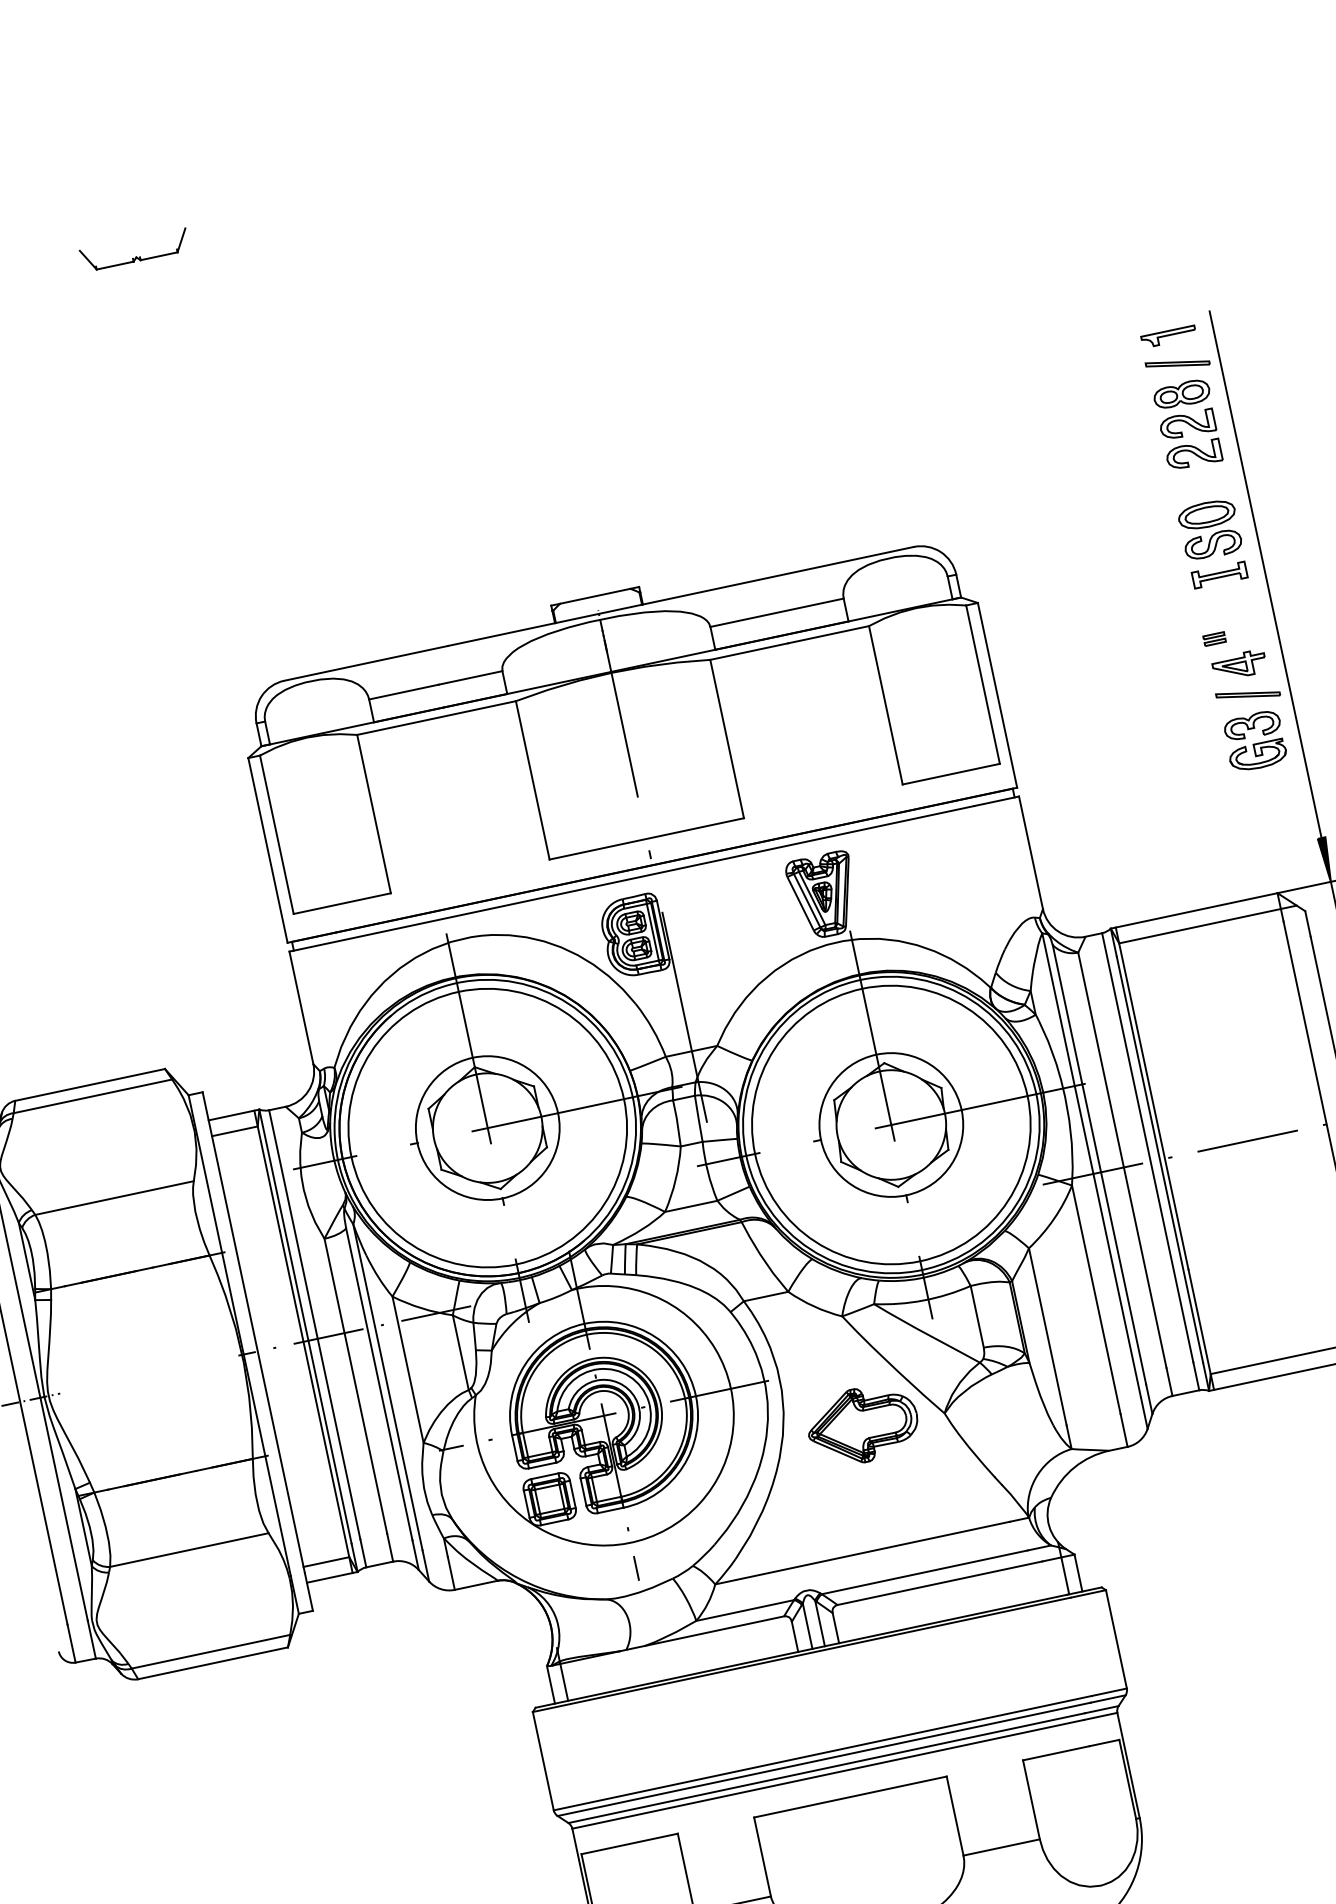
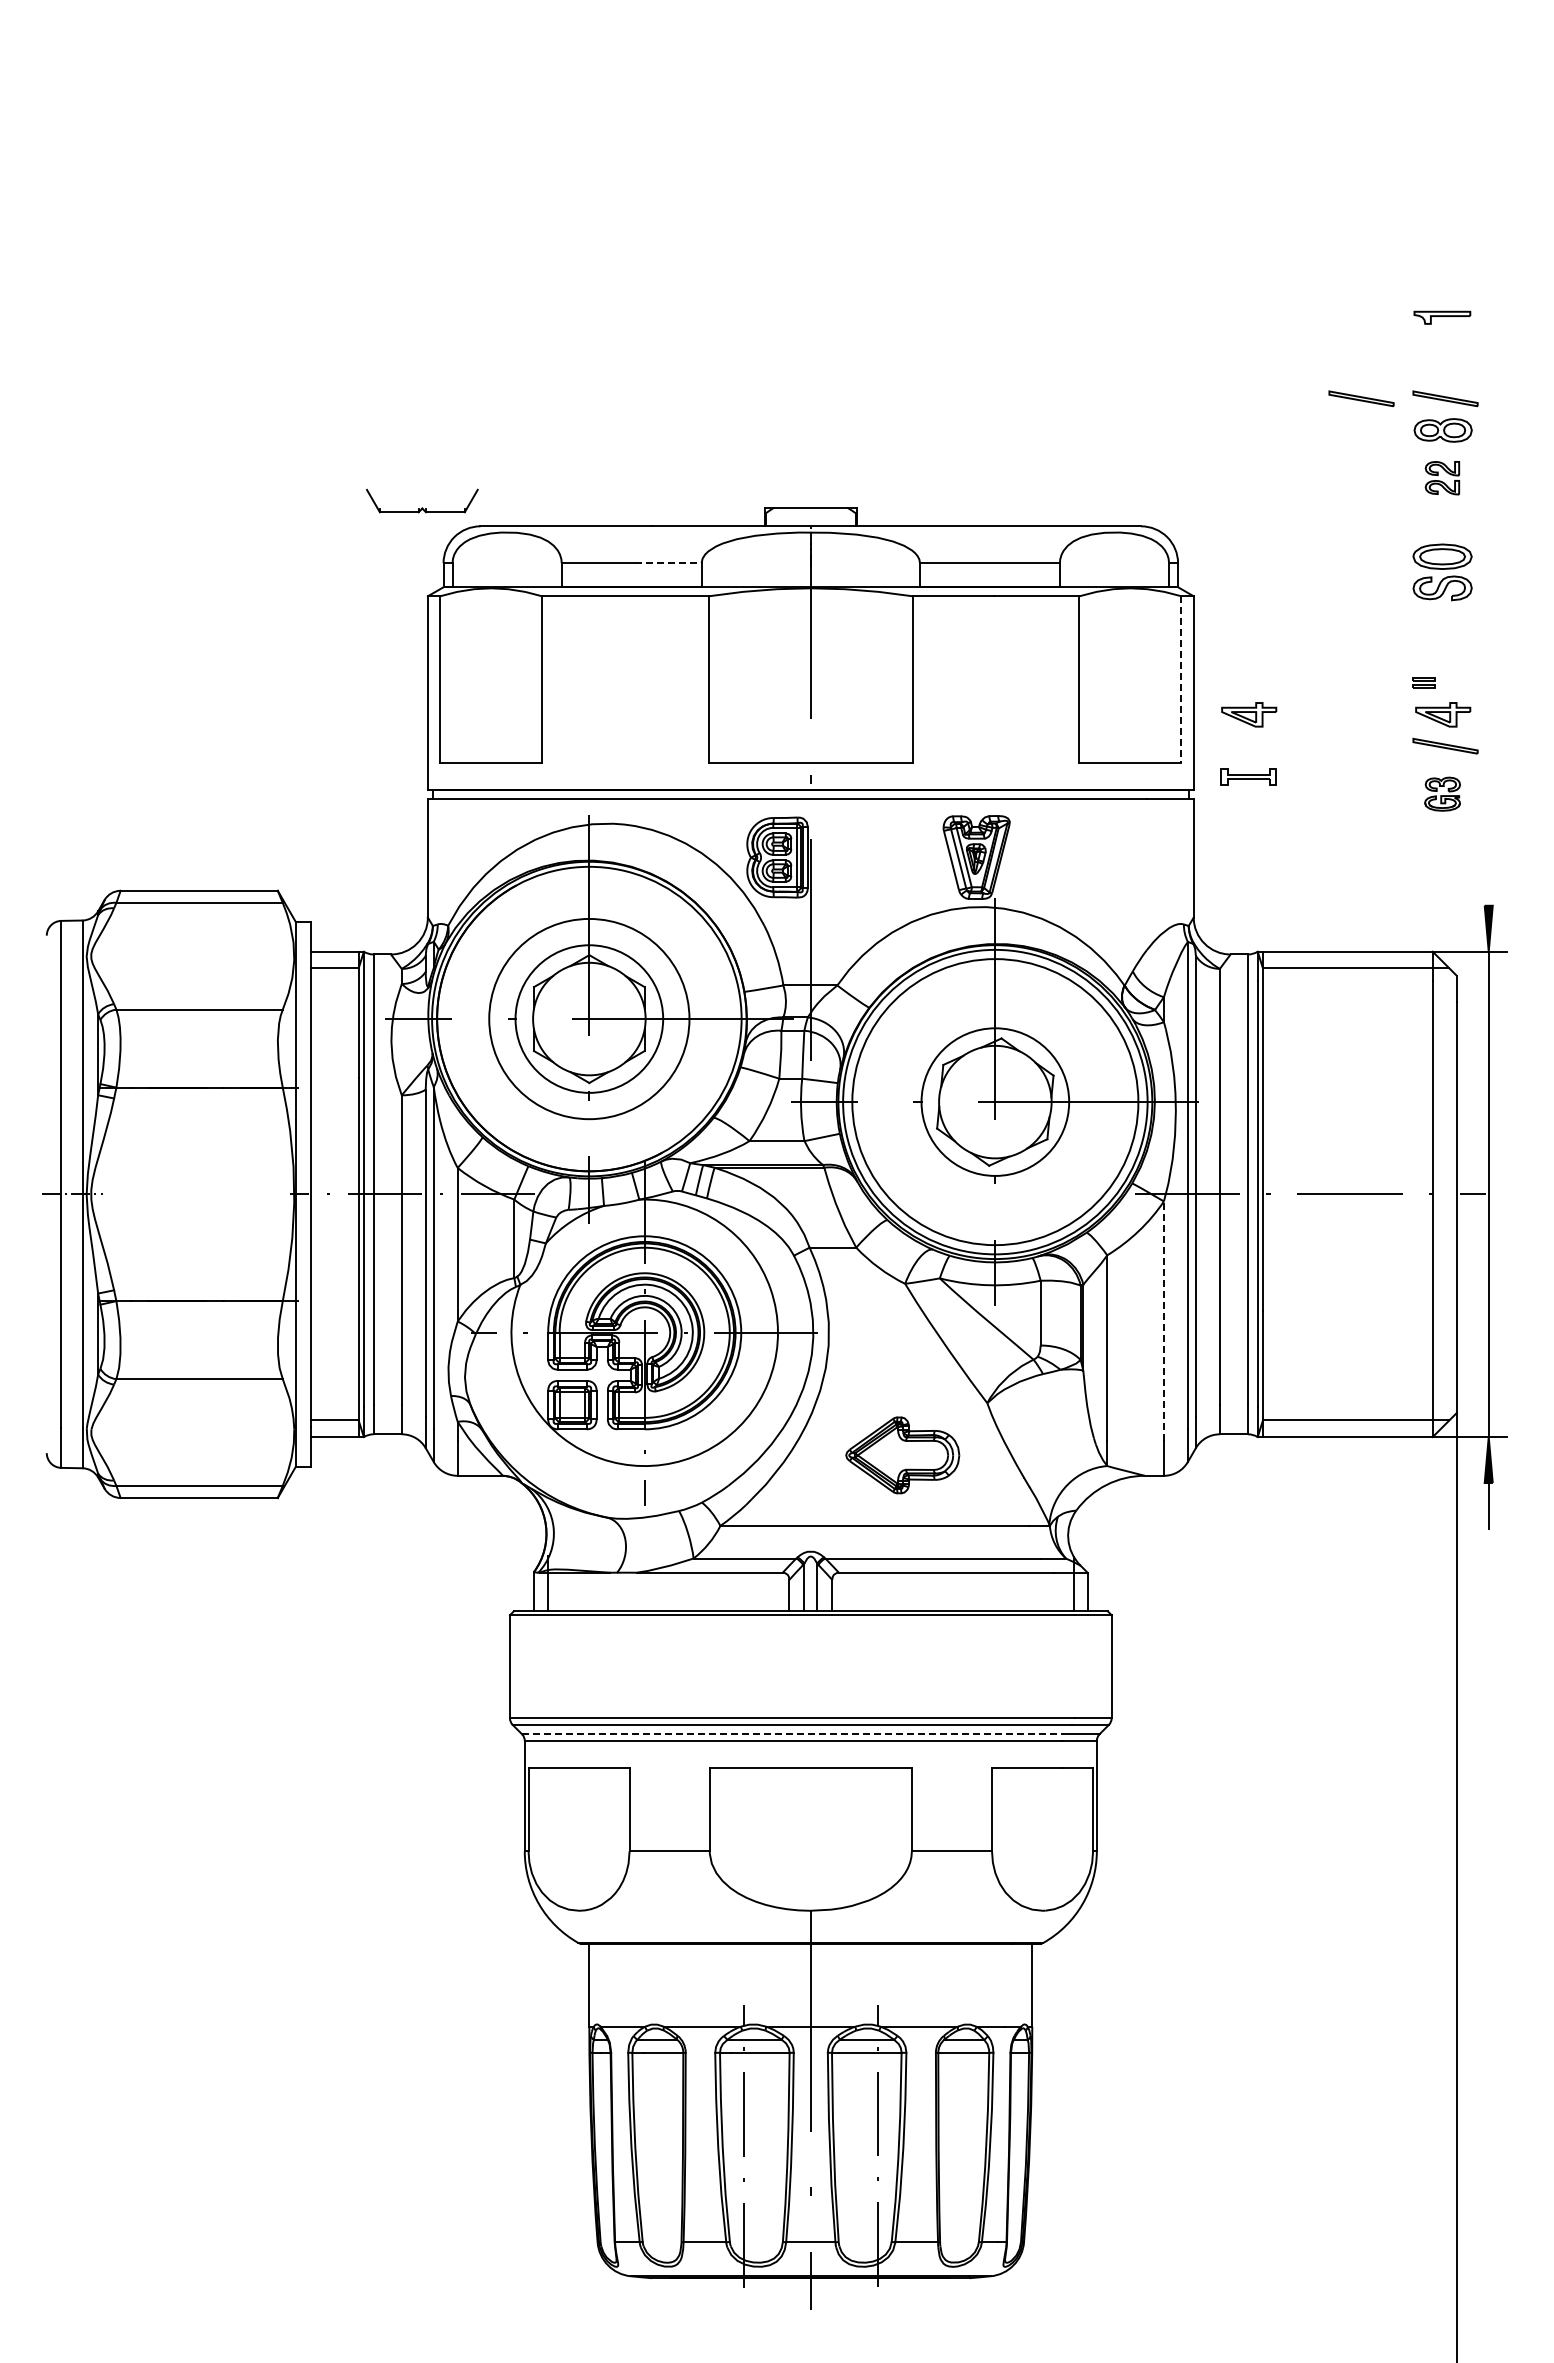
part: (136, 256) -> (422, 507), moved
part: (1168, 336) -> (1442, 317), moved
part: (1097, 380) -> (1361, 398), added
part: (1191, 440) -> (1442, 478), size x0.6
line: (1265, 573) -> (1488, 628), removed
part: (1219, 574) -> (1248, 776), moved
line: (470, 678) -> (668, 563), solid -> dashed
line: (983, 684) -> (1181, 679), solid -> dashed
part: (1054, 704) -> (1249, 714), added
part: (1254, 740) -> (1442, 793), size x0.6
circle: (487, 1128) -> (589, 1019), size x0.7
line: (1095, 1299) -> (1163, 1321), solid -> dashed
part: (862, 1425) -> (902, 1455), moved
line: (827, 1768) -> (793, 1734), solid -> dashed

